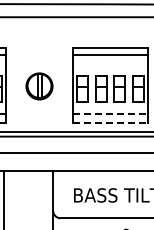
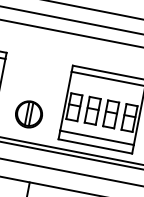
part: (39, 86) -> (29, 114), moved
line: (111, 114) -> (97, 138), dashed -> solid
line: (111, 123) -> (96, 146), dashed -> solid

